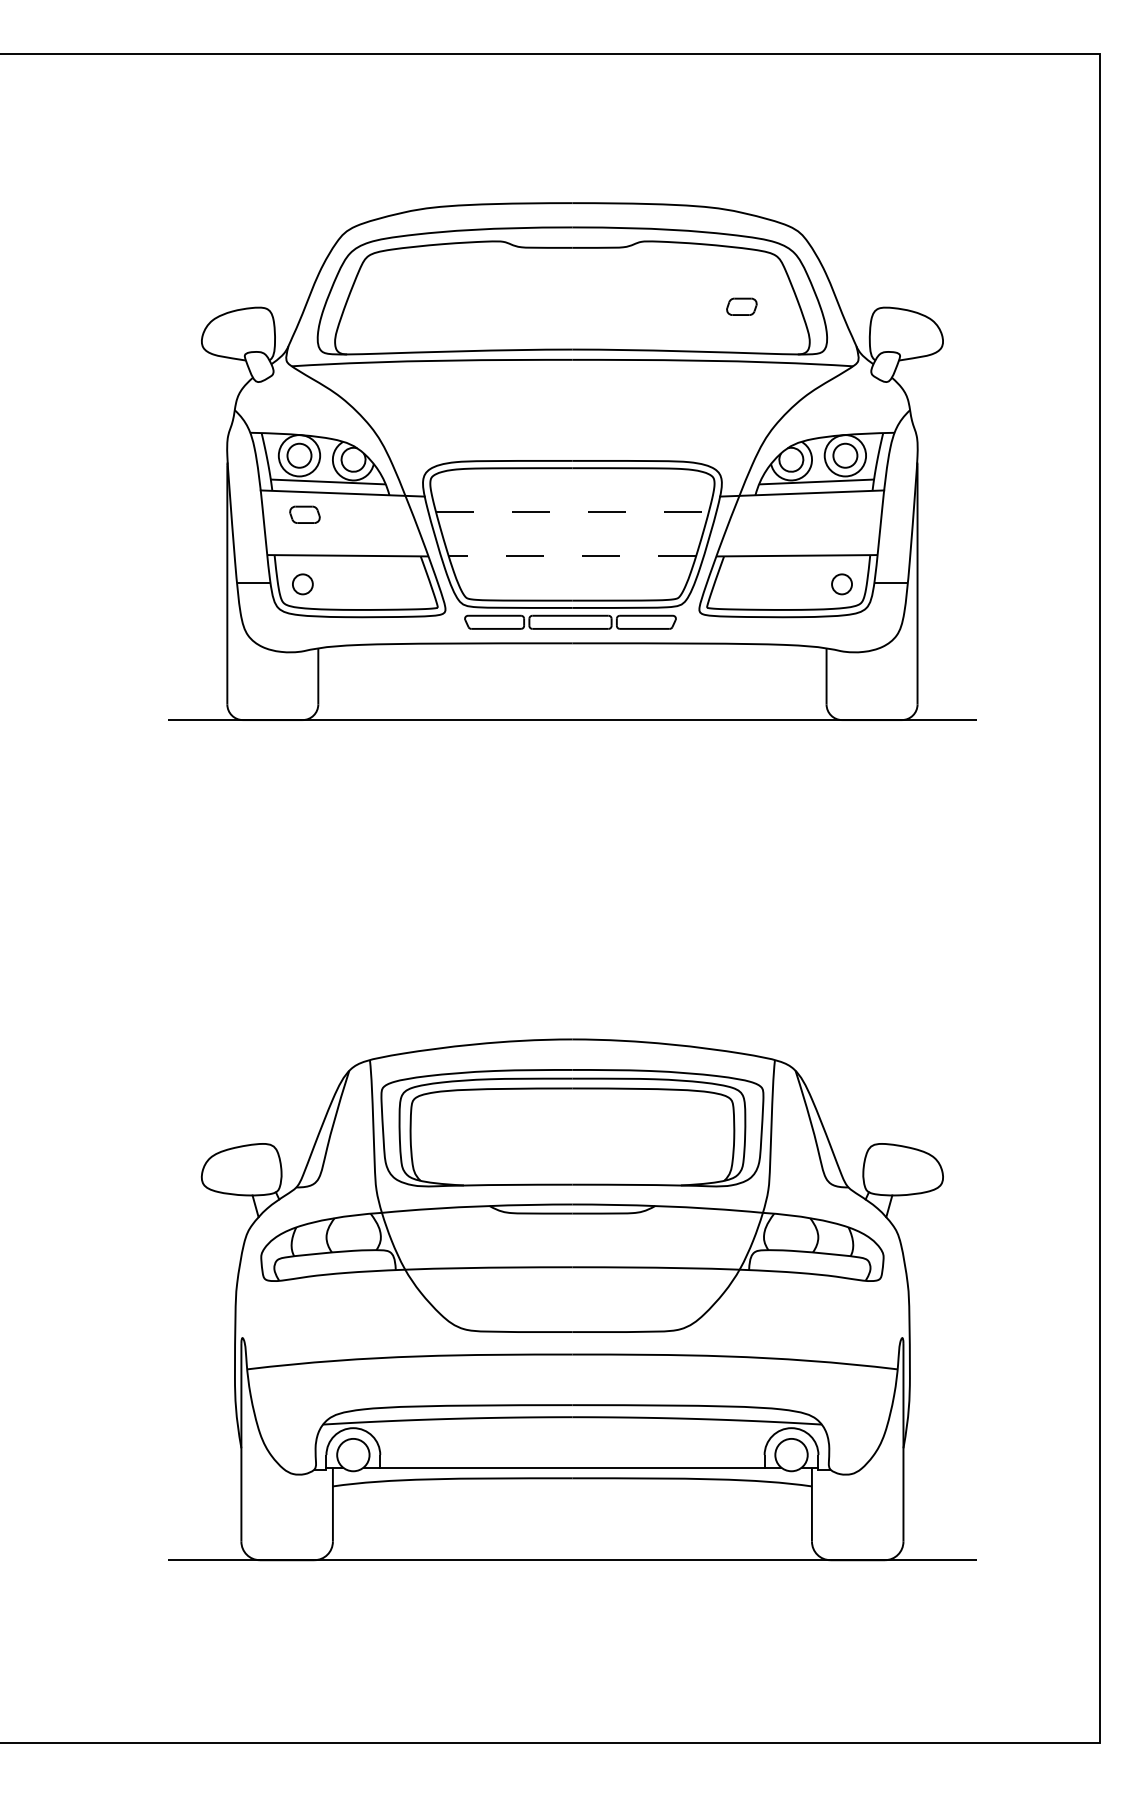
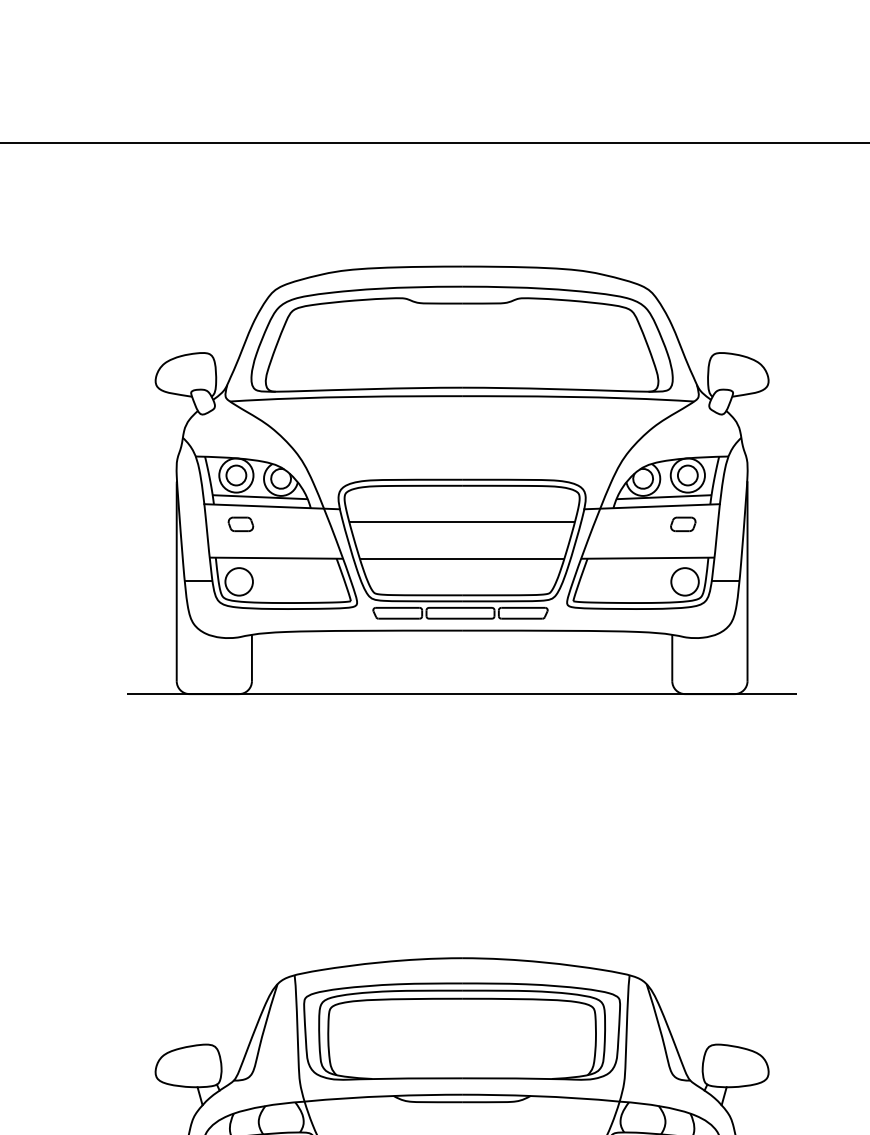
part: (741, 306) -> (682, 524), moved
line: (572, 512) -> (462, 522), dashed -> solid
line: (572, 556) -> (462, 558), dashed -> solid
circle: (302, 584) -> (238, 581), size x1.67
circle: (841, 584) -> (684, 581), size x1.67

